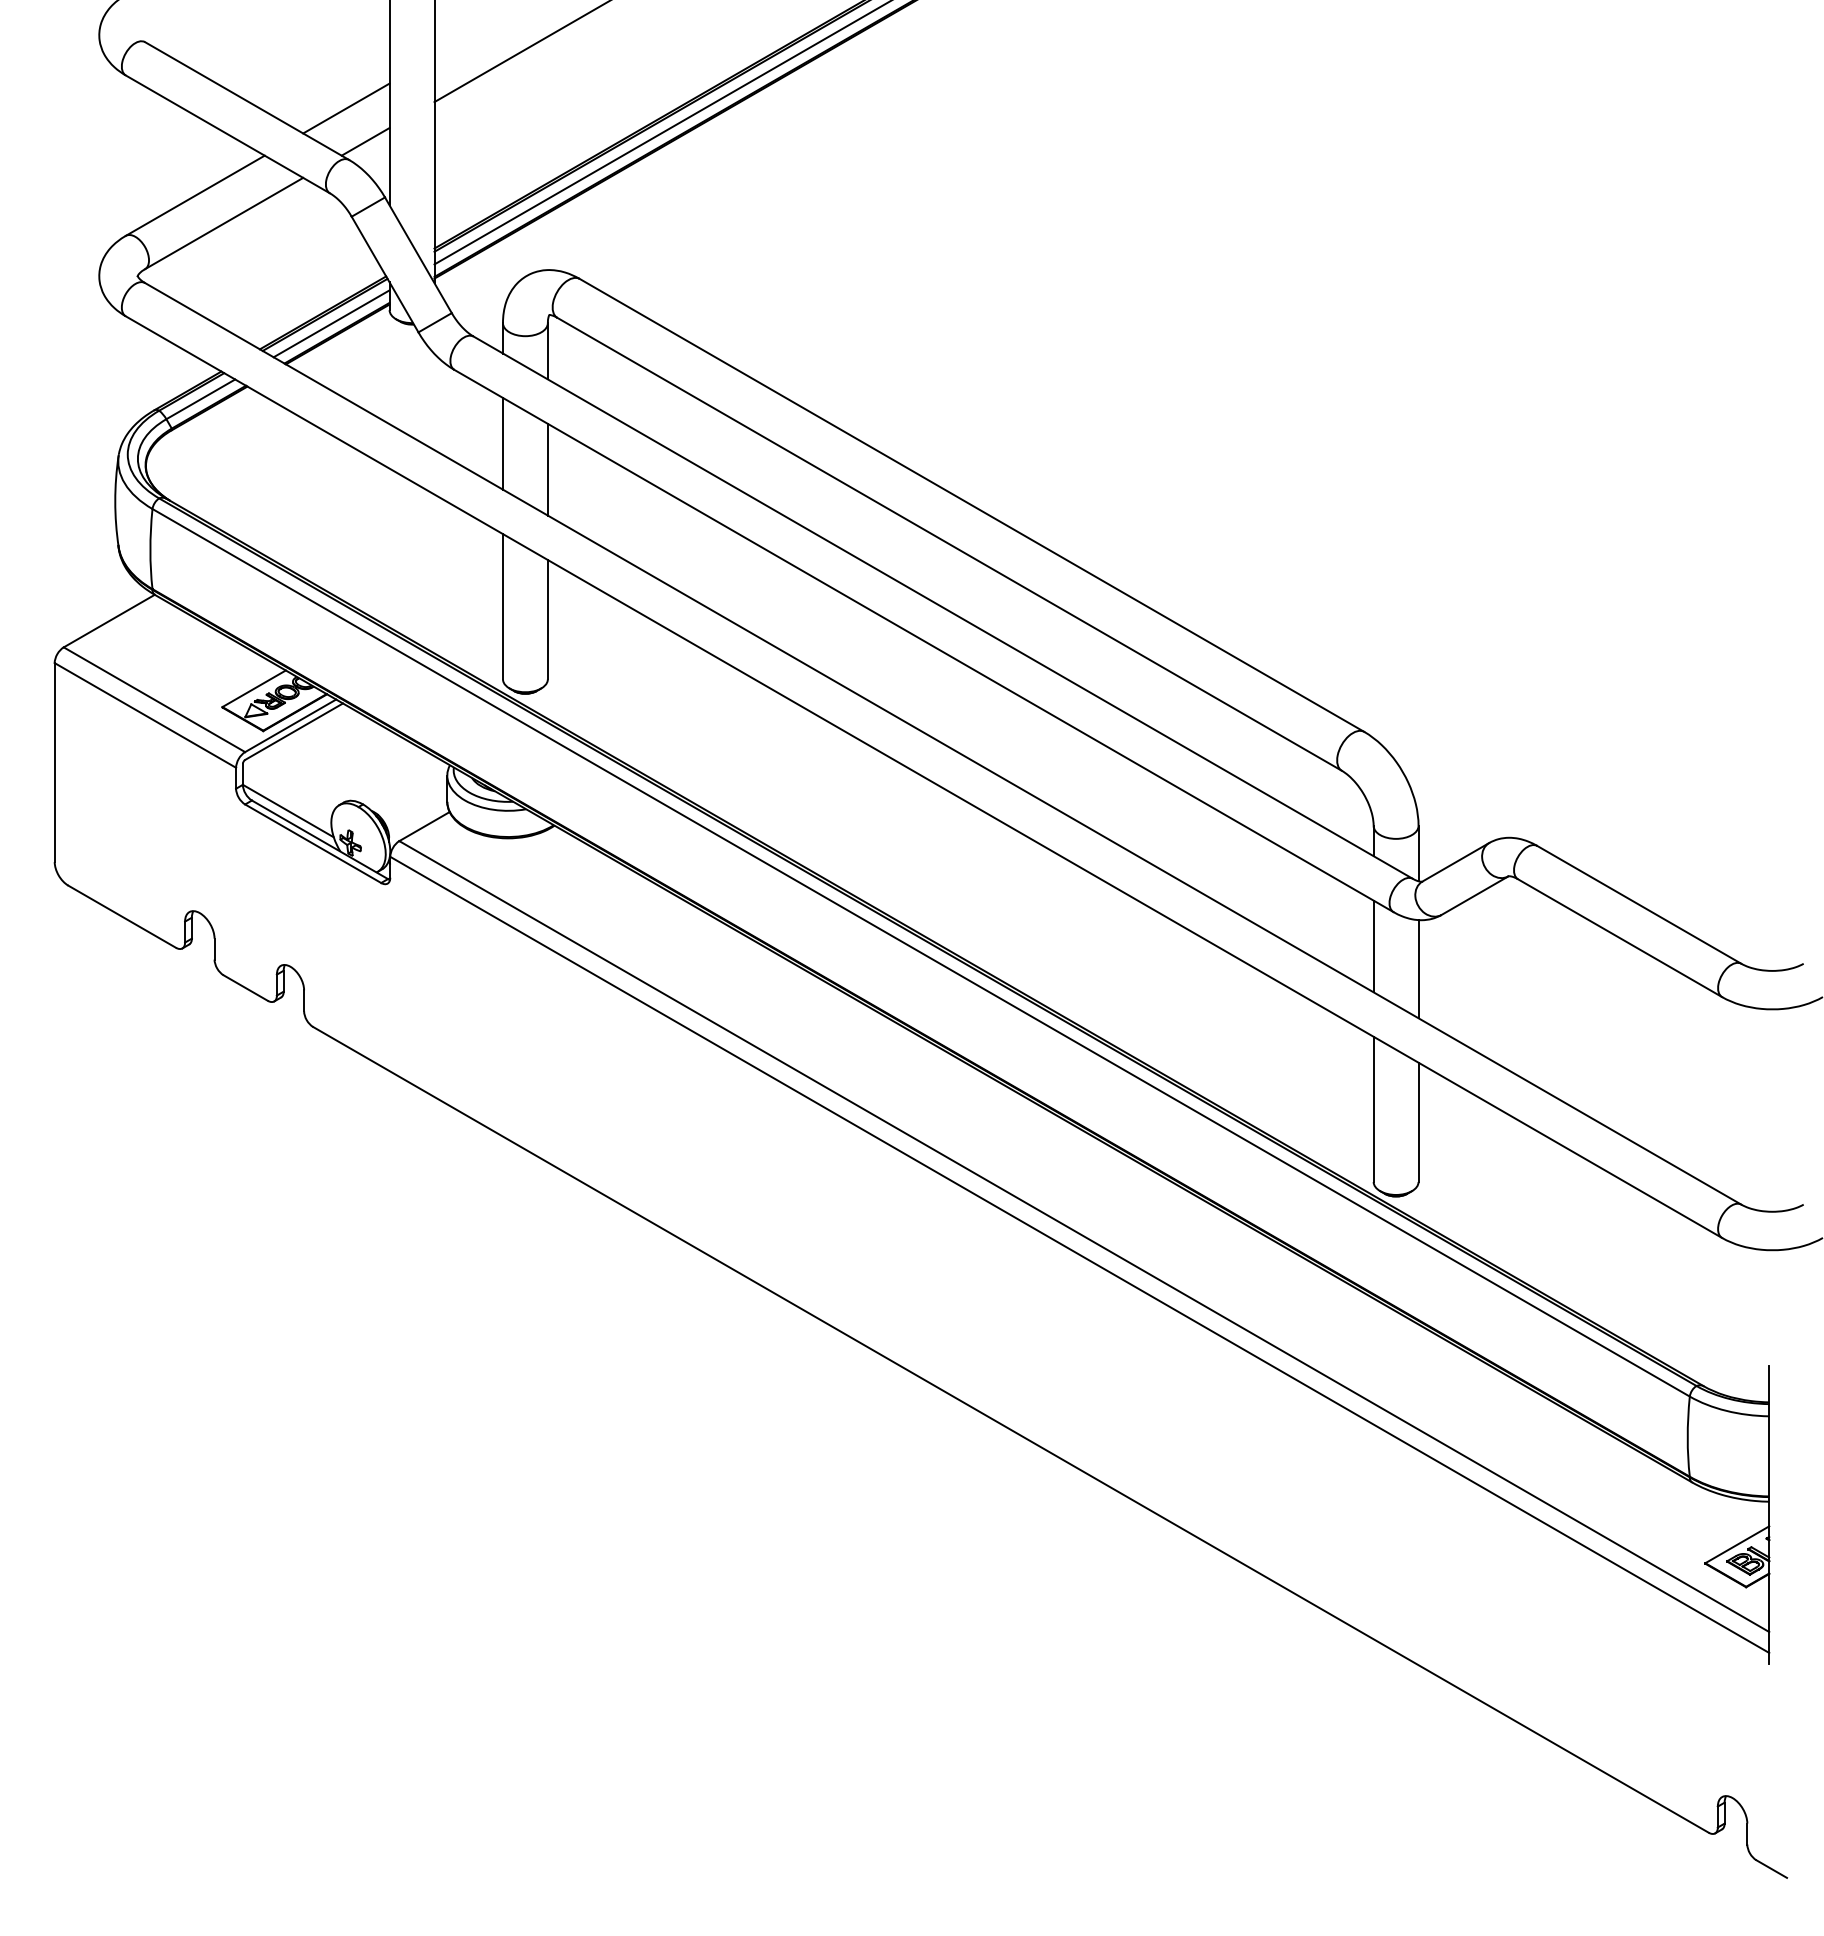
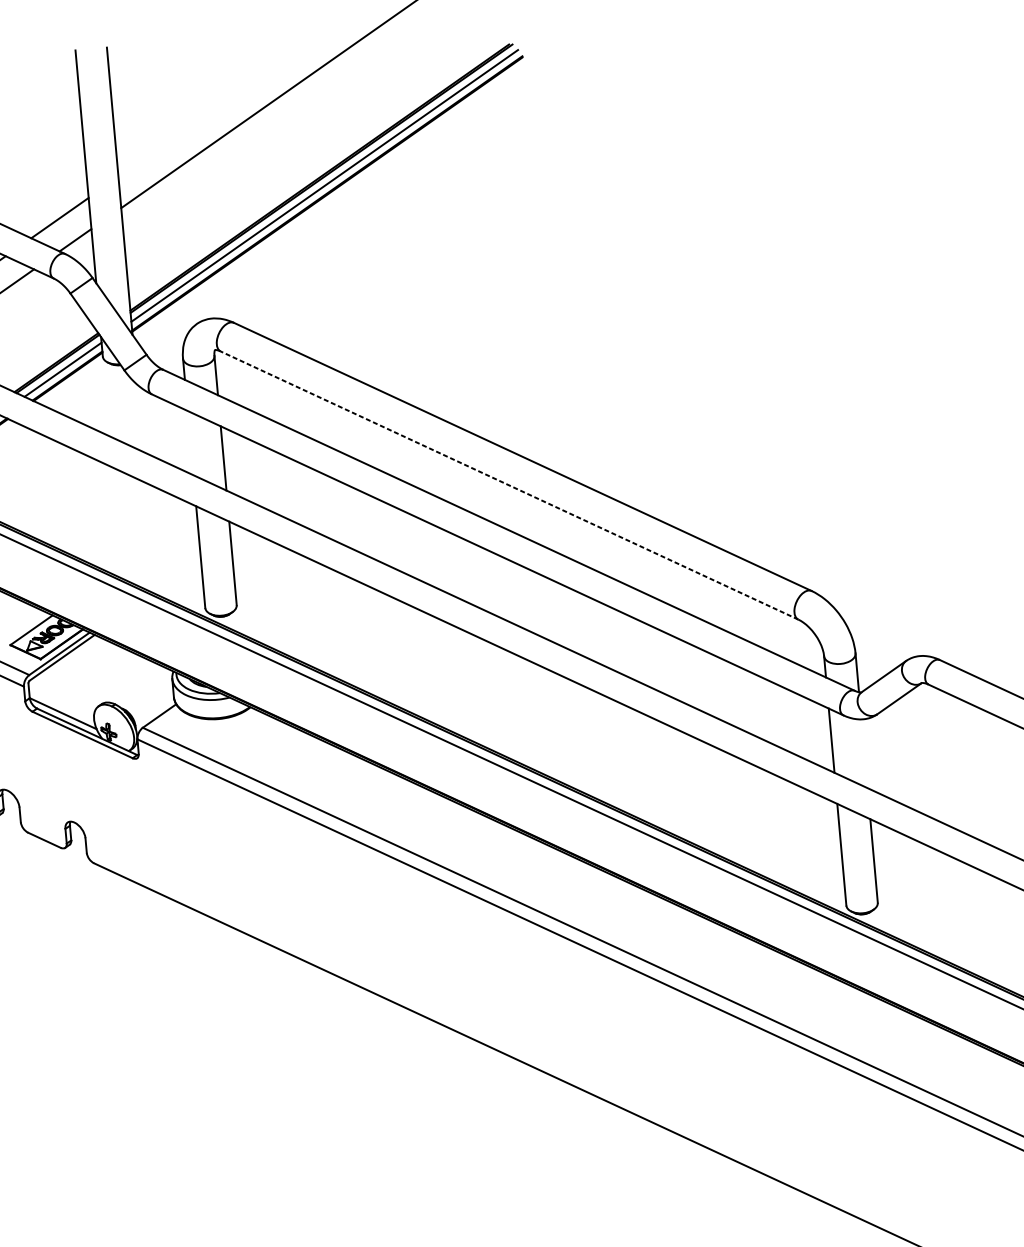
line: (502, 443) -> (190, 442), removed
line: (949, 544) -> (509, 485), solid -> dashed
line: (1418, 969) -> (864, 753), removed

